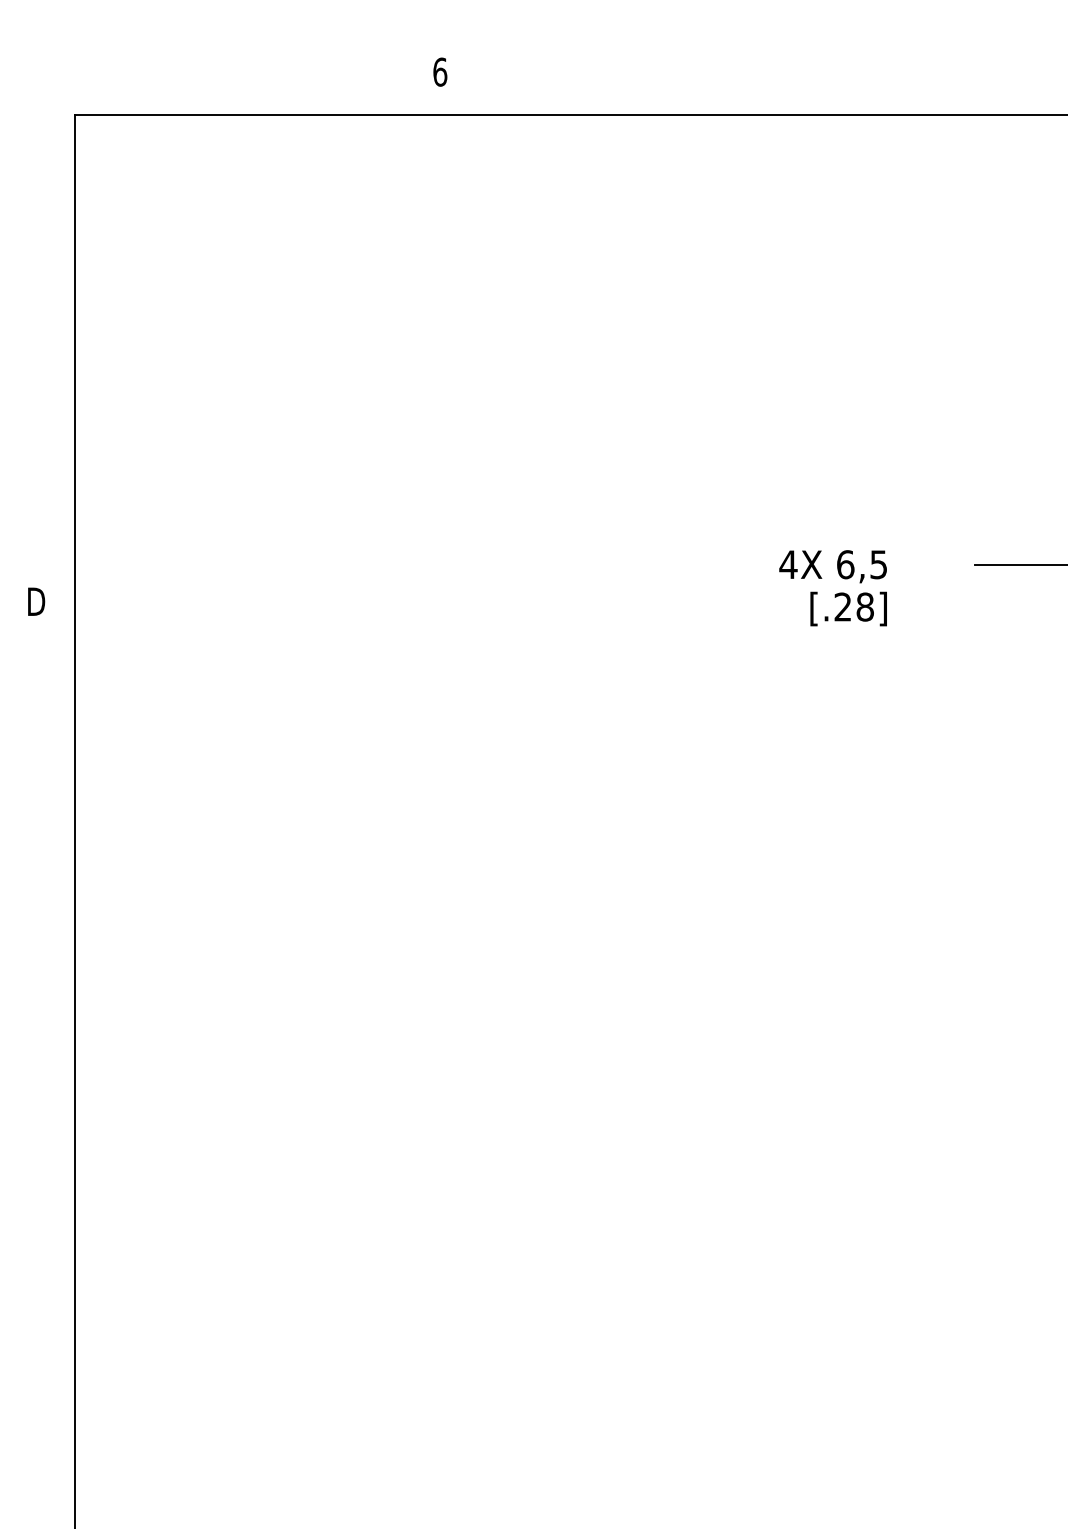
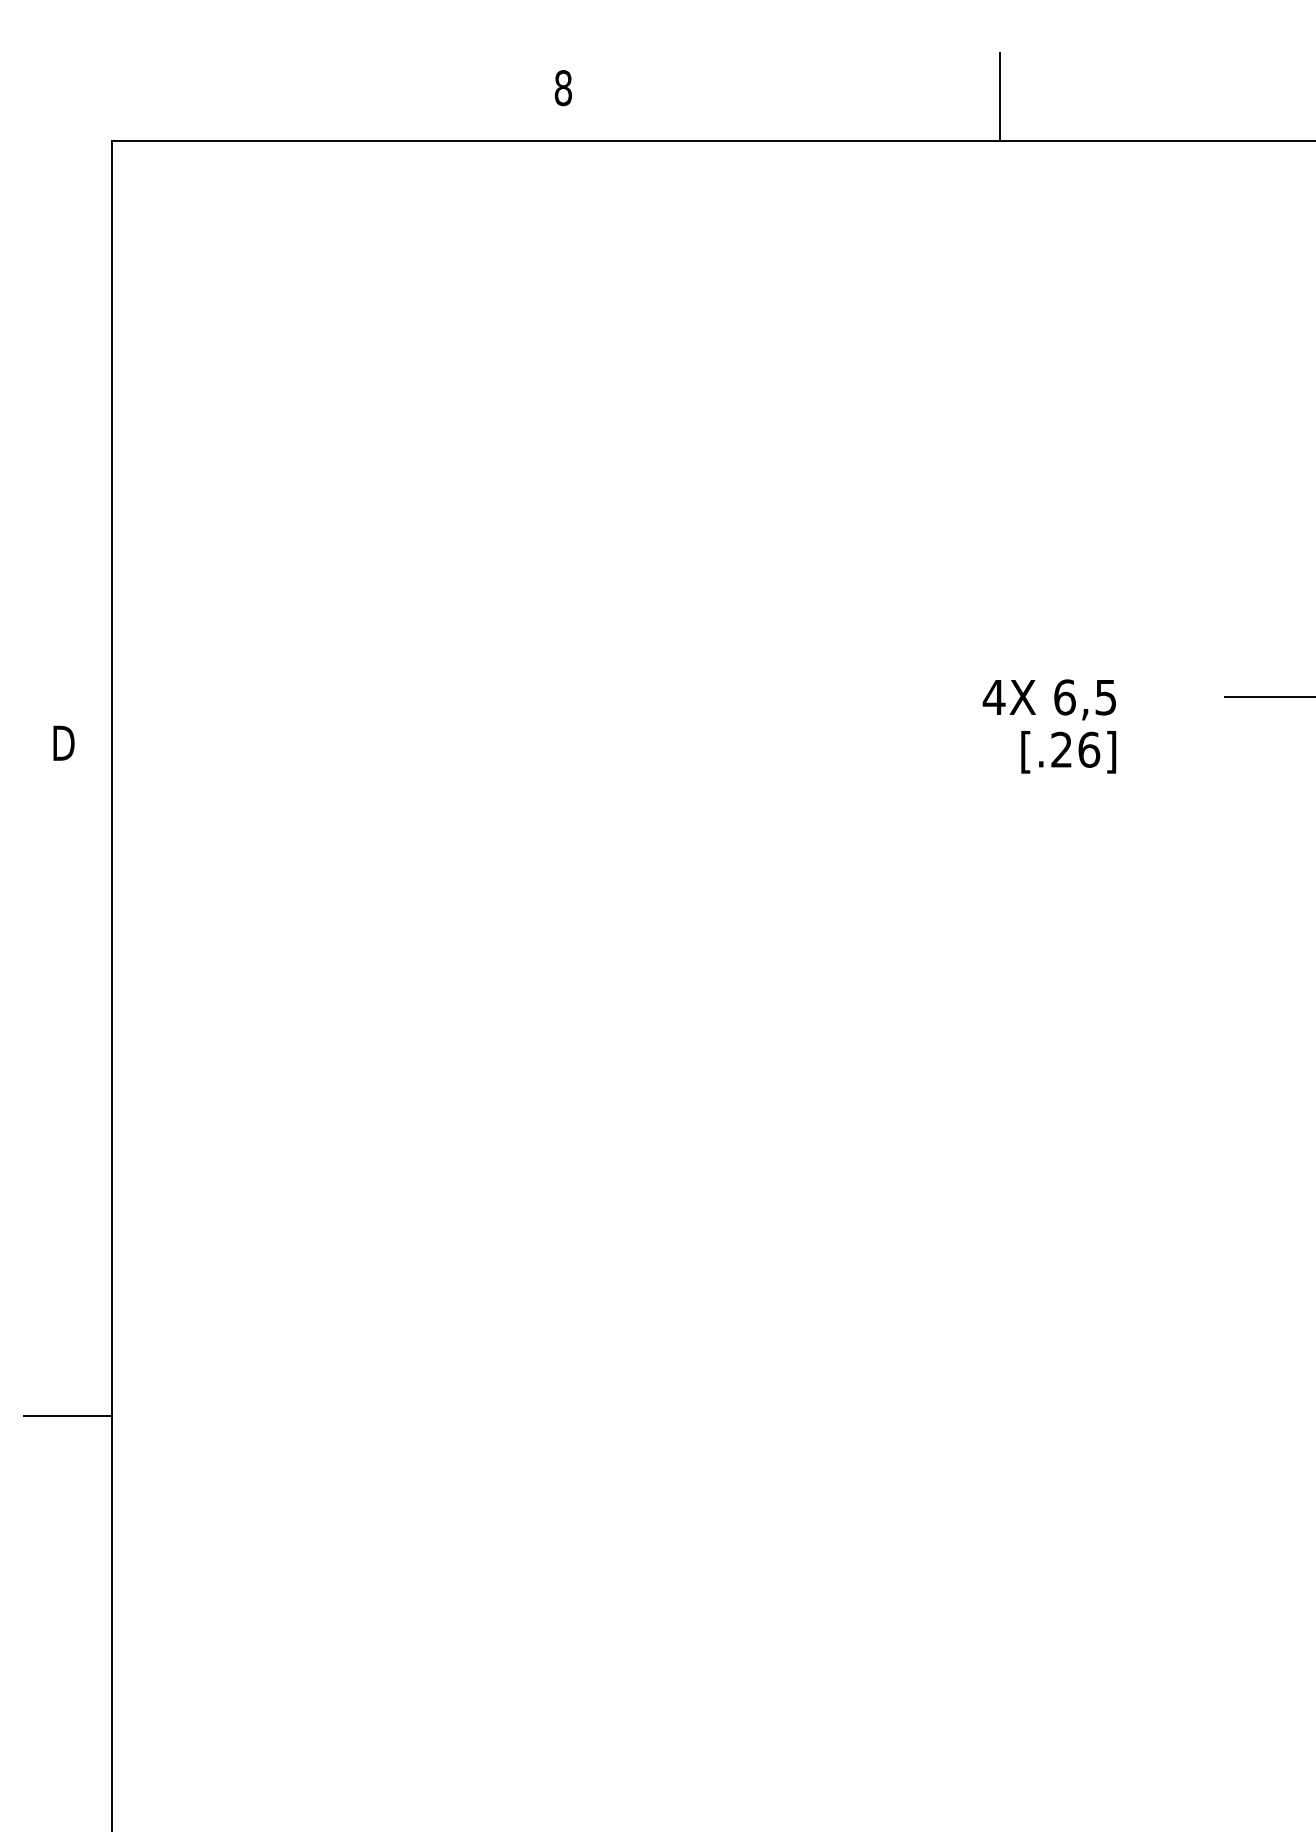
text: (440, 71) -> (563, 87), 6 -> 8
line: (793, 78) -> (1000, 95), added
text: (865, 606) -> (1089, 749), [.28] -> [.26]
line: (39, 1145) -> (67, 1415), added

